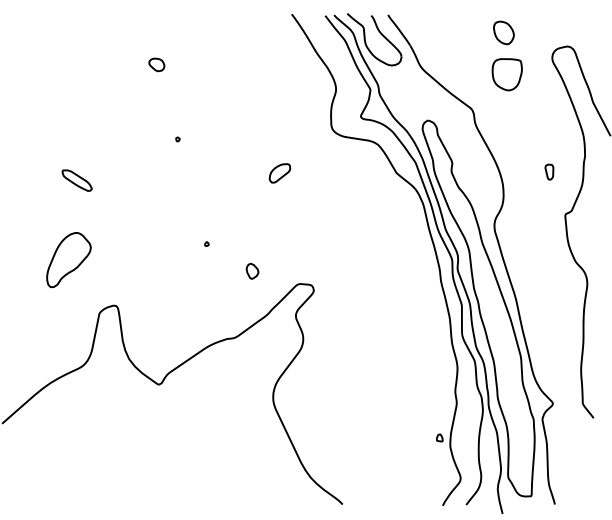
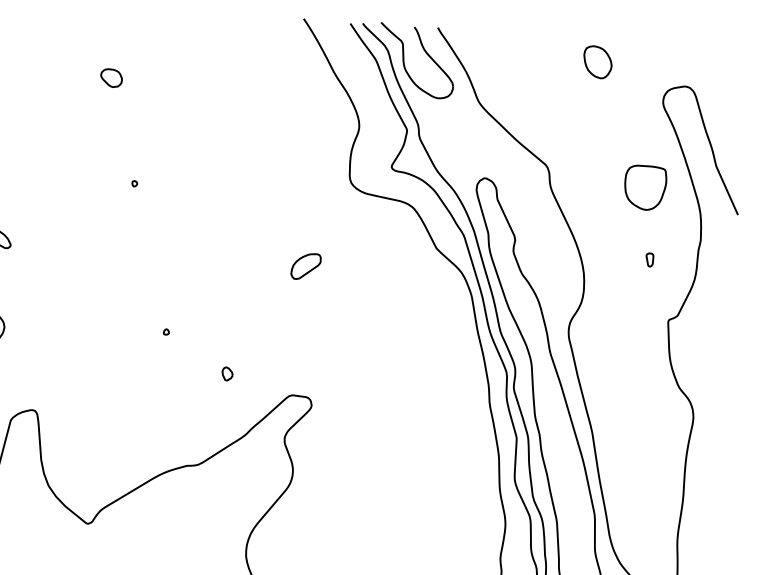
part: (506, 74) -> (644, 187), moved
part: (549, 171) -> (649, 259), size x0.62
part: (279, 173) -> (305, 266), moved
part: (251, 271) -> (226, 373), size x0.62

